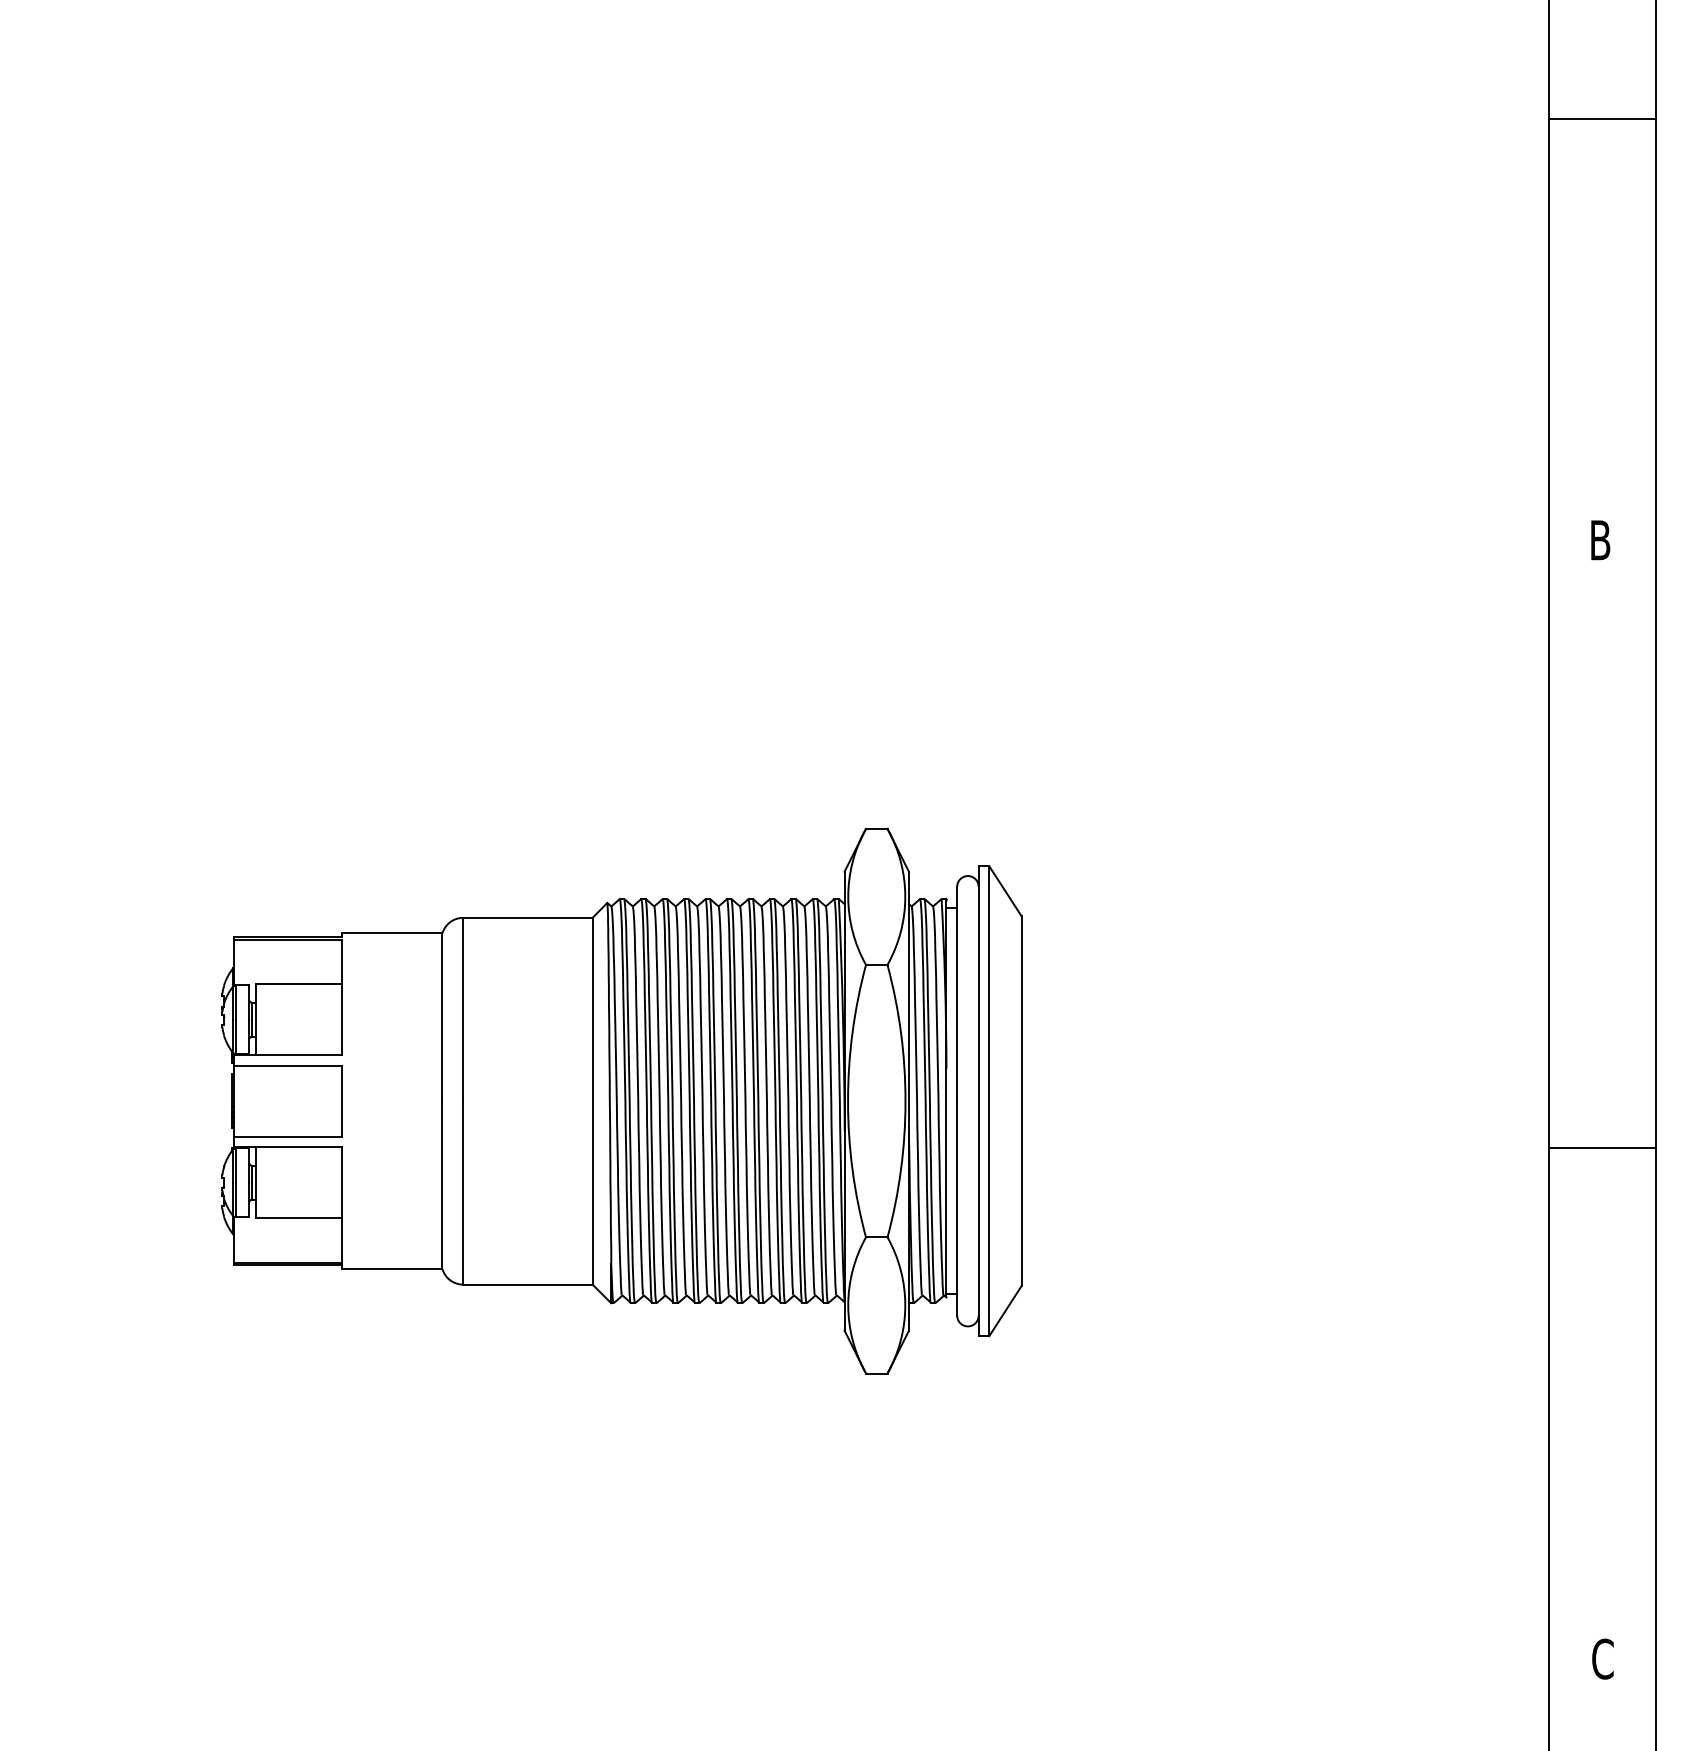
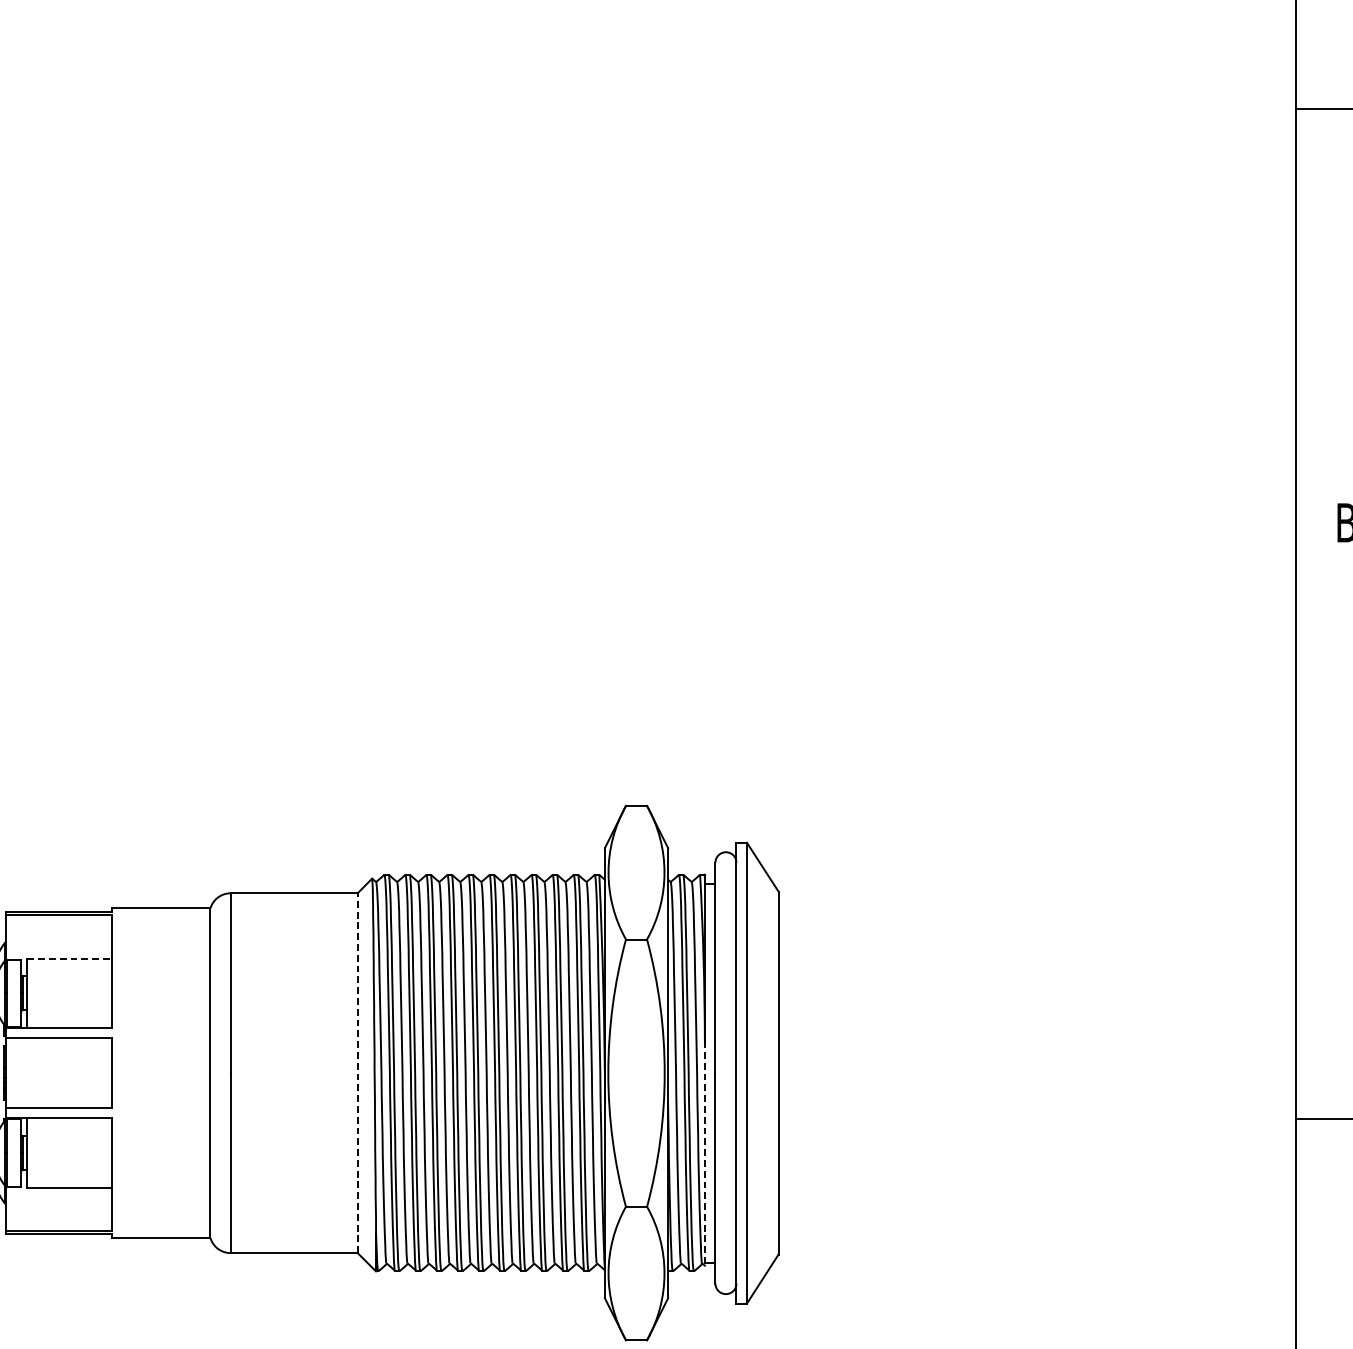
line: (298, 984) -> (69, 958), solid -> dashed
line: (592, 1100) -> (357, 1072), solid -> dashed
line: (946, 1183) -> (704, 1153), solid -> dashed

